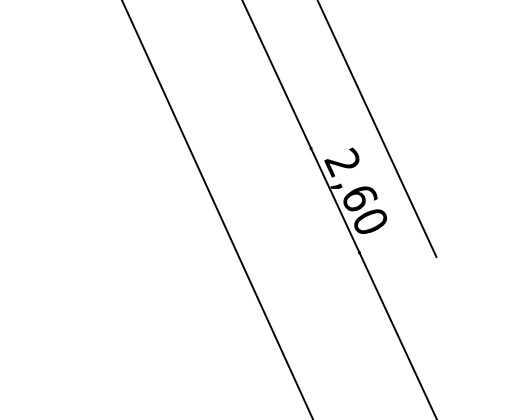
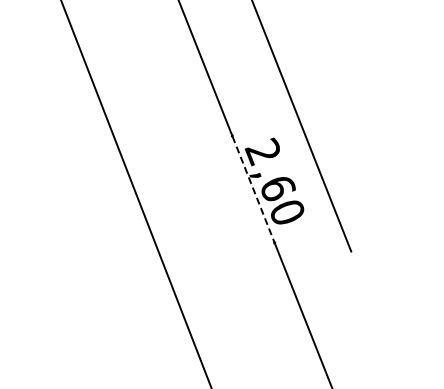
line: (335, 201) -> (253, 190), solid -> dashed

